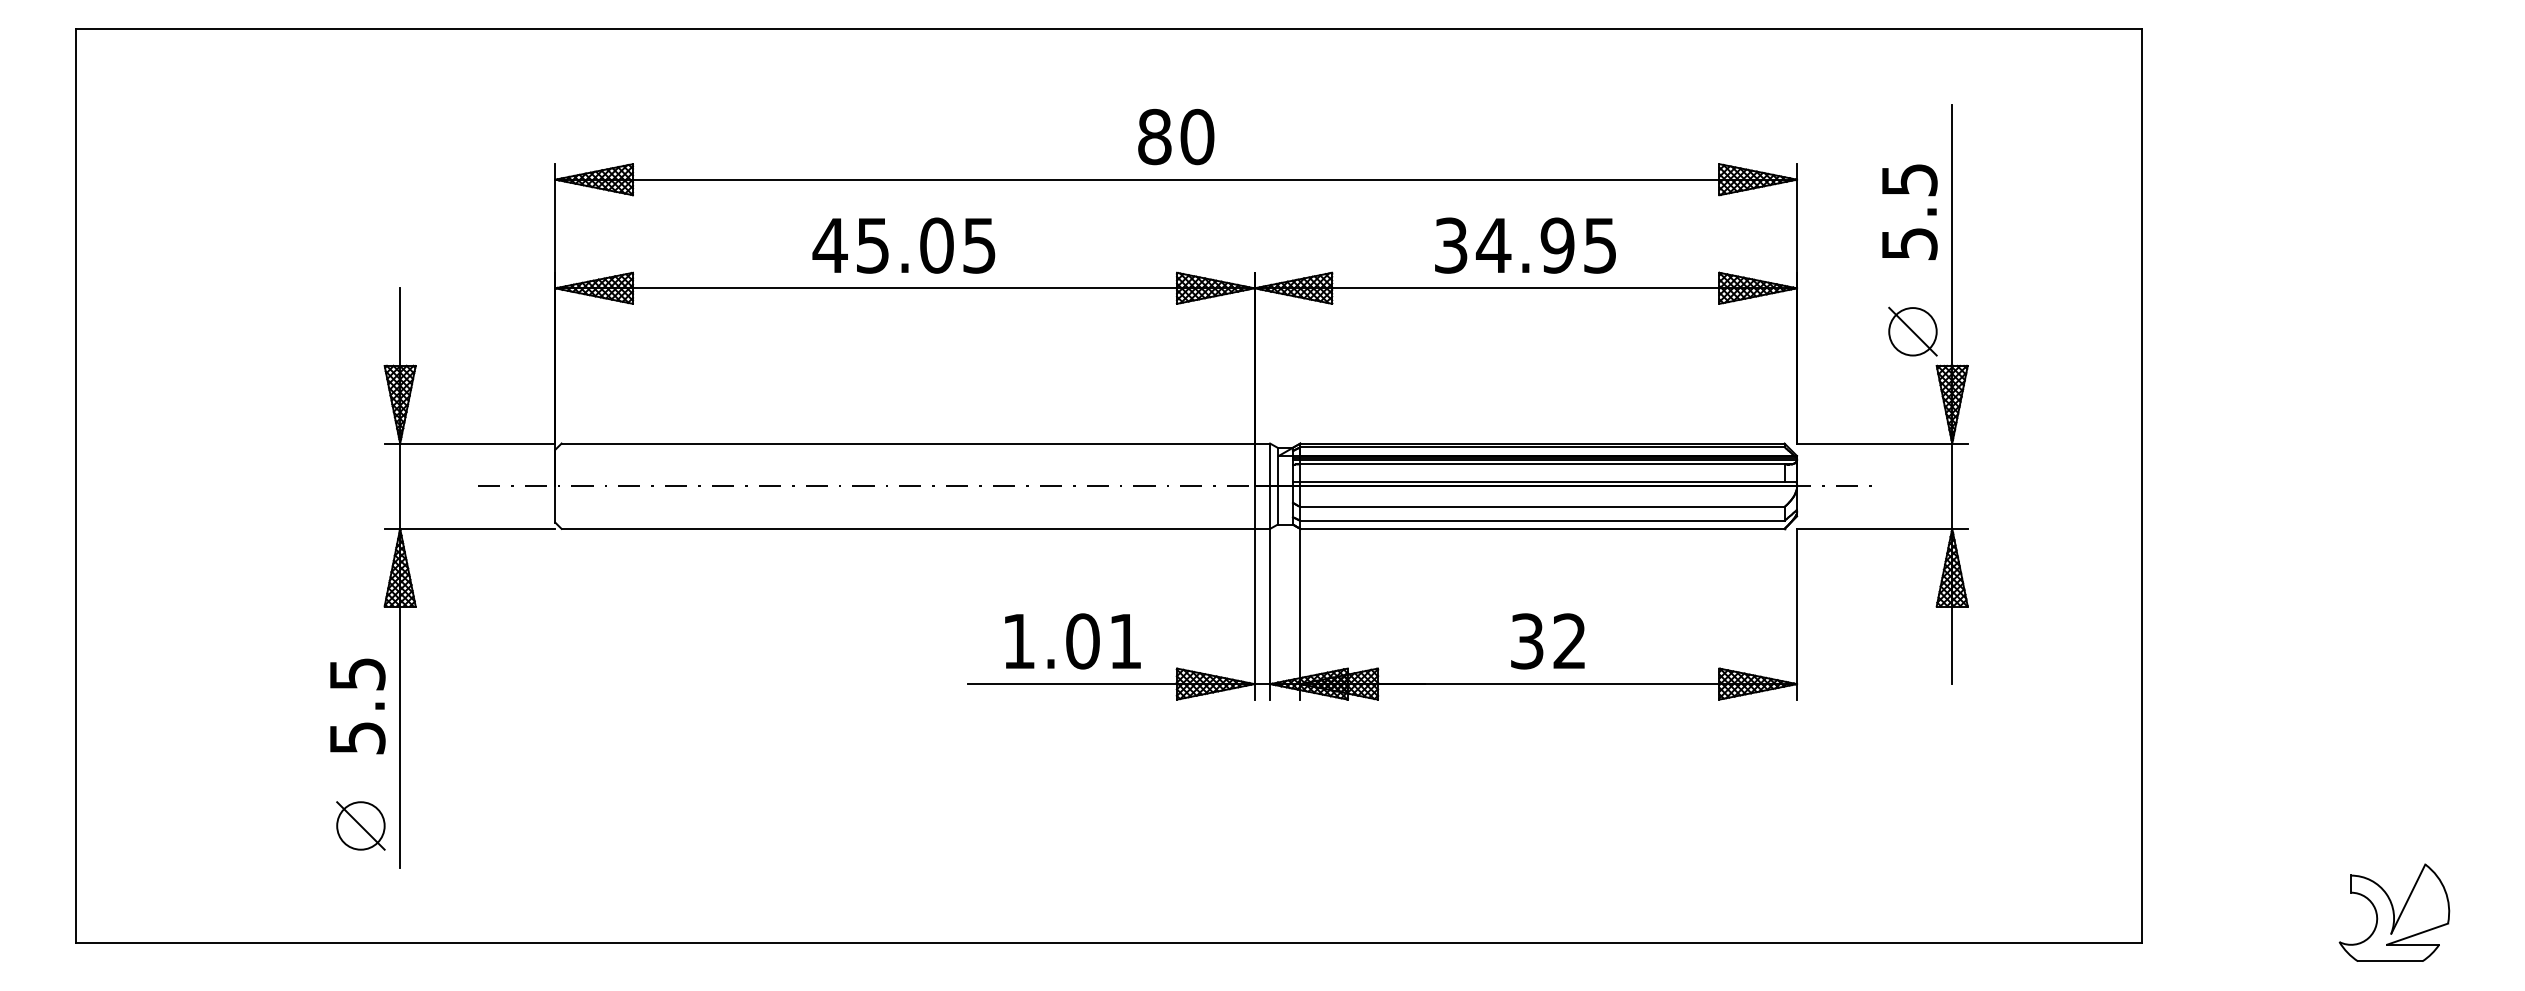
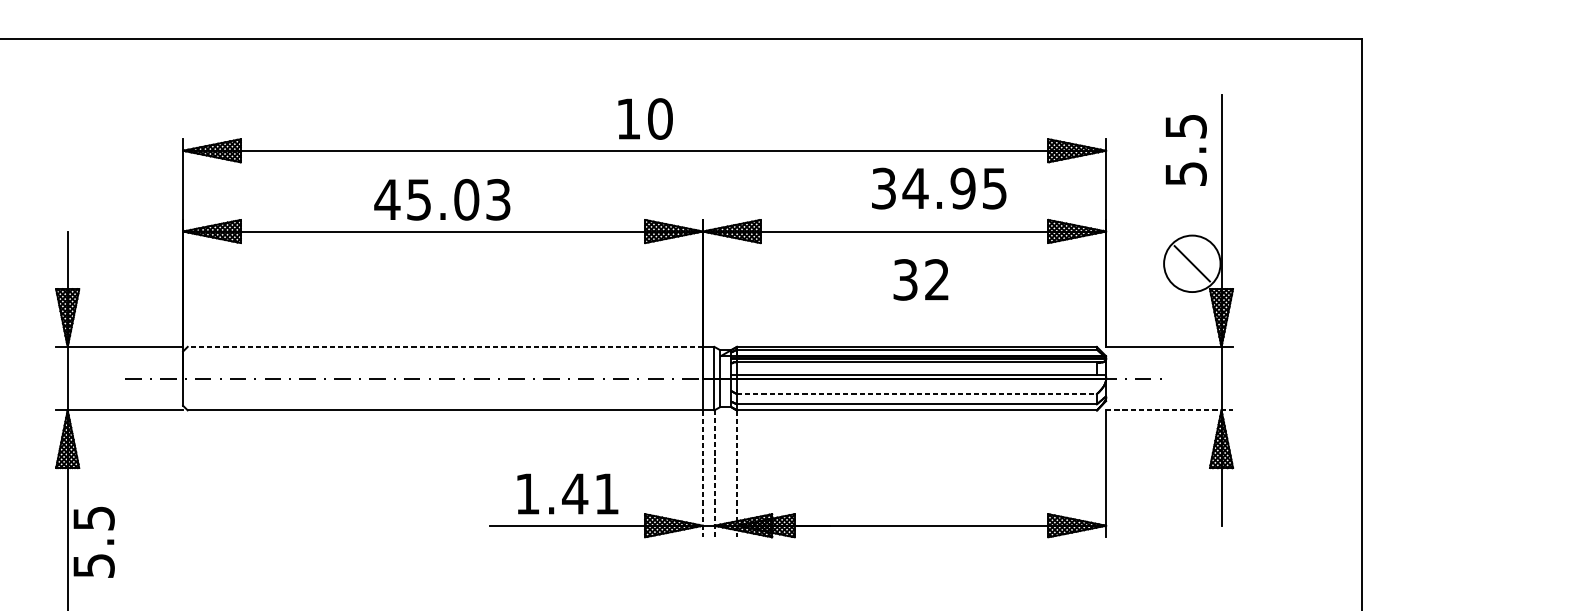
text: (1154, 136) -> (628, 118), 80 -> 10
text: (1909, 211) -> (1186, 149), moved
text: (979, 245) -> (498, 199), 45.05 -> 45.03
text: (1525, 245) -> (939, 188), moved
circle: (1912, 331) -> (1191, 263), size x1.6
line: (907, 443) -> (444, 346), solid -> dashed
line: (1543, 507) -> (917, 394), solid -> dashed
line: (1882, 528) -> (1169, 410), solid -> dashed
line: (1270, 613) -> (714, 473), solid -> dashed
line: (1254, 614) -> (702, 474), solid -> dashed
line: (1300, 614) -> (737, 474), solid -> dashed
text: (1082, 641) -> (574, 494), 1.01 -> 1.41
text: (1547, 641) -> (920, 279), moved
text: (357, 706) -> (93, 542), moved

